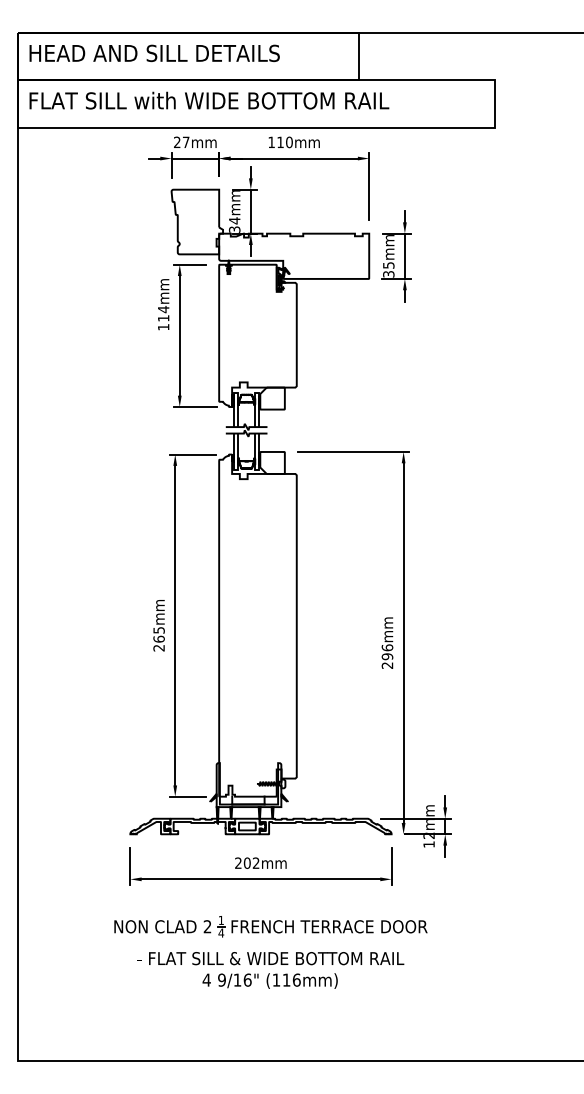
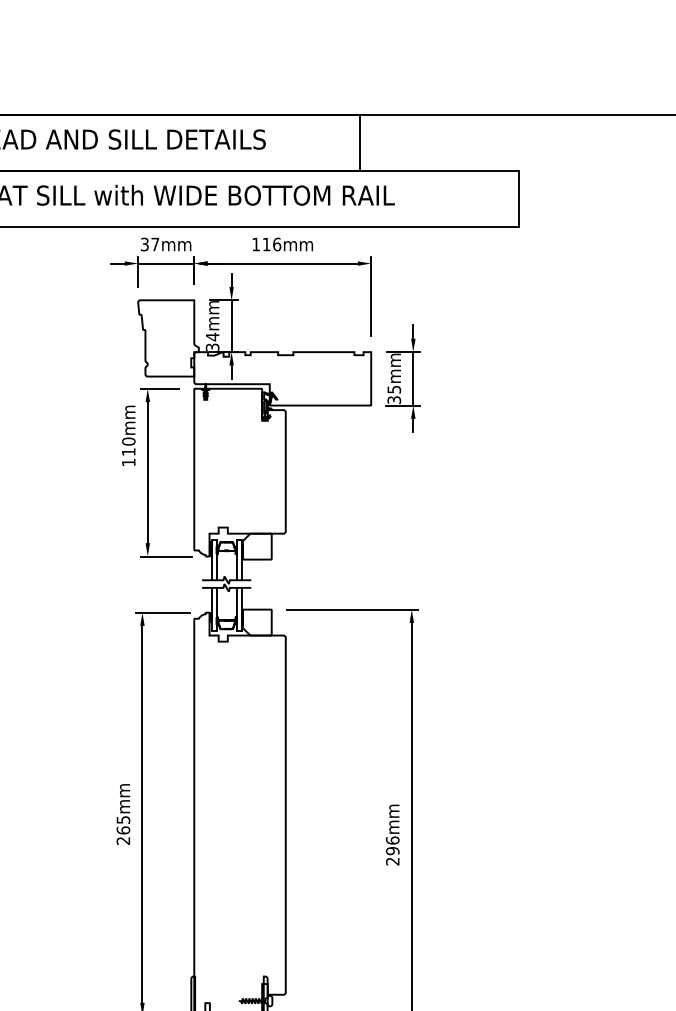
text: (289, 141) -> (277, 243), 110mm -> 116mm
text: (177, 142) -> (145, 244), 27mm -> 37mm
text: (163, 309) -> (128, 441), 114mm -> 110mm

